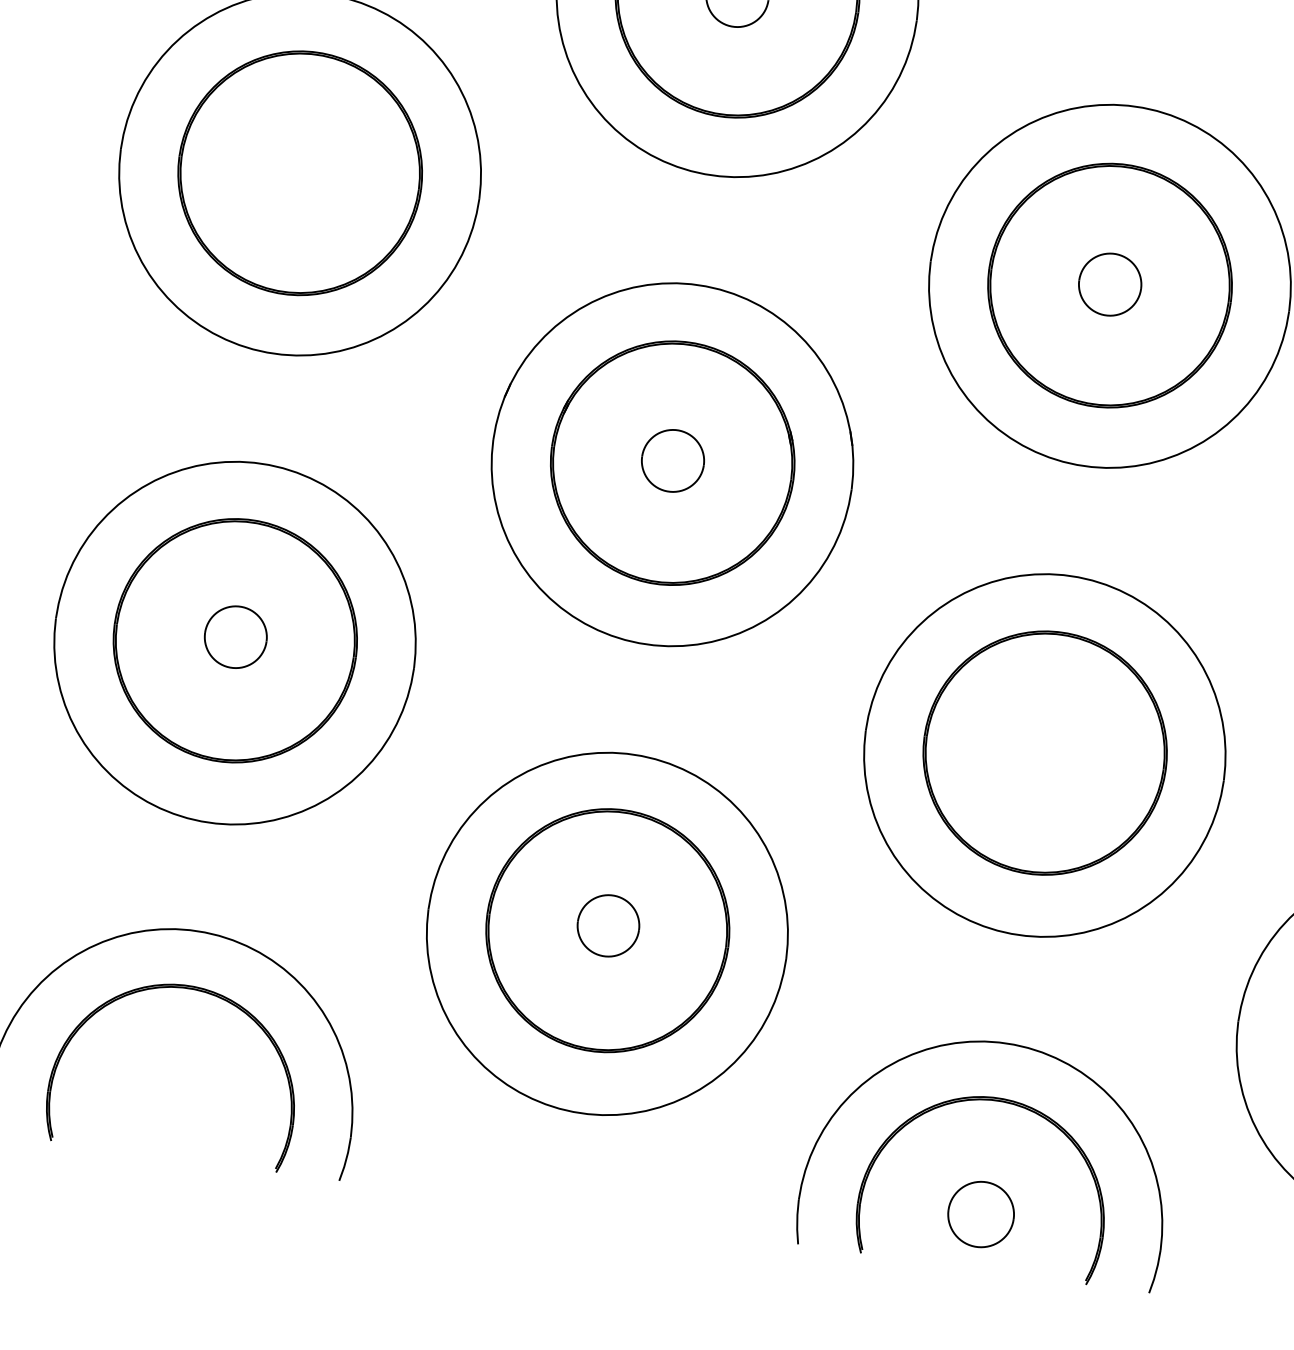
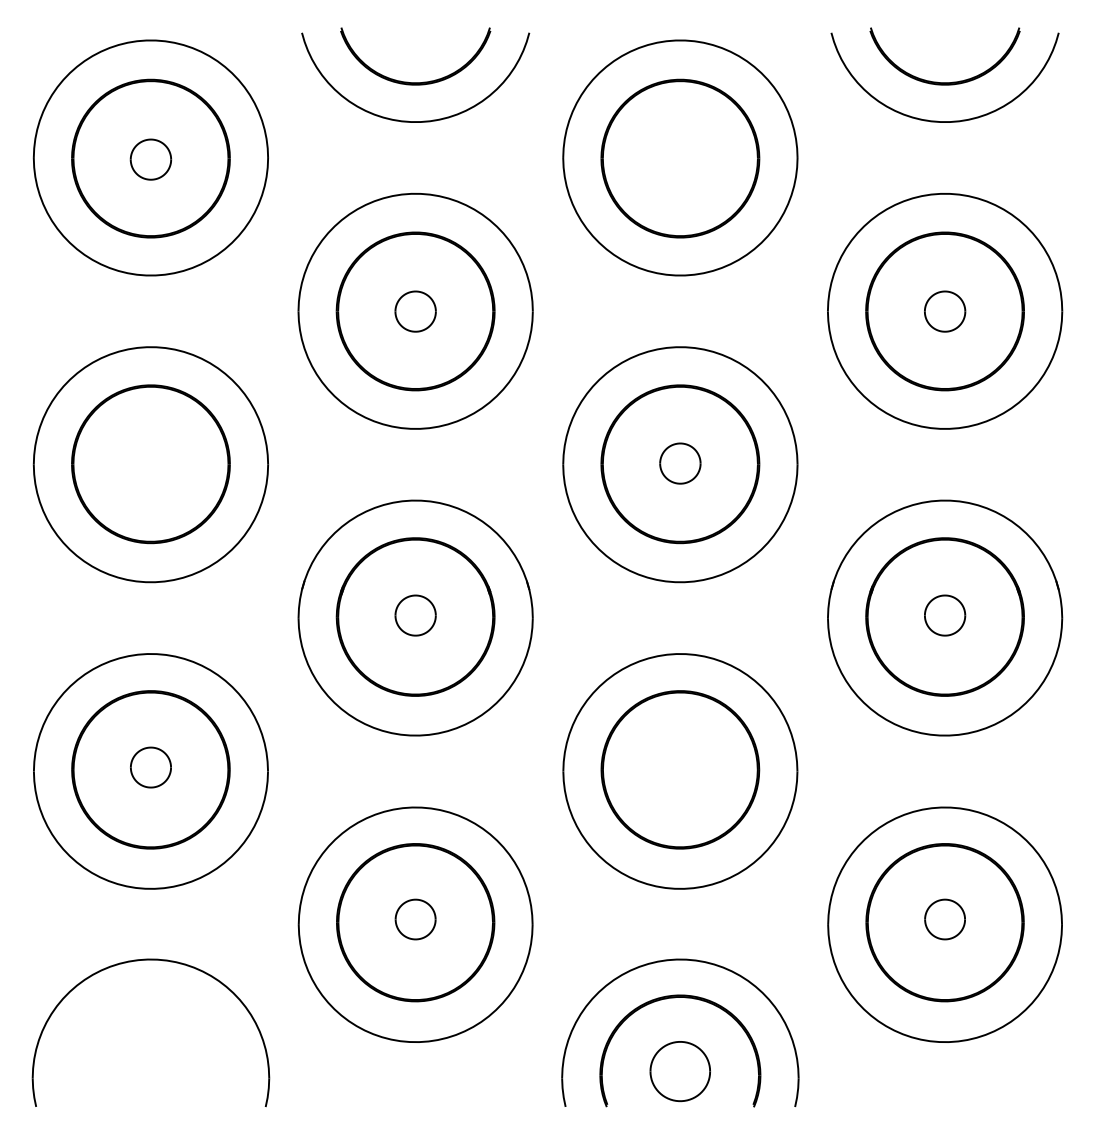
part: (178, 989) -> (145, 998), removed
part: (981, 1214) -> (680, 1071), size x1.4

